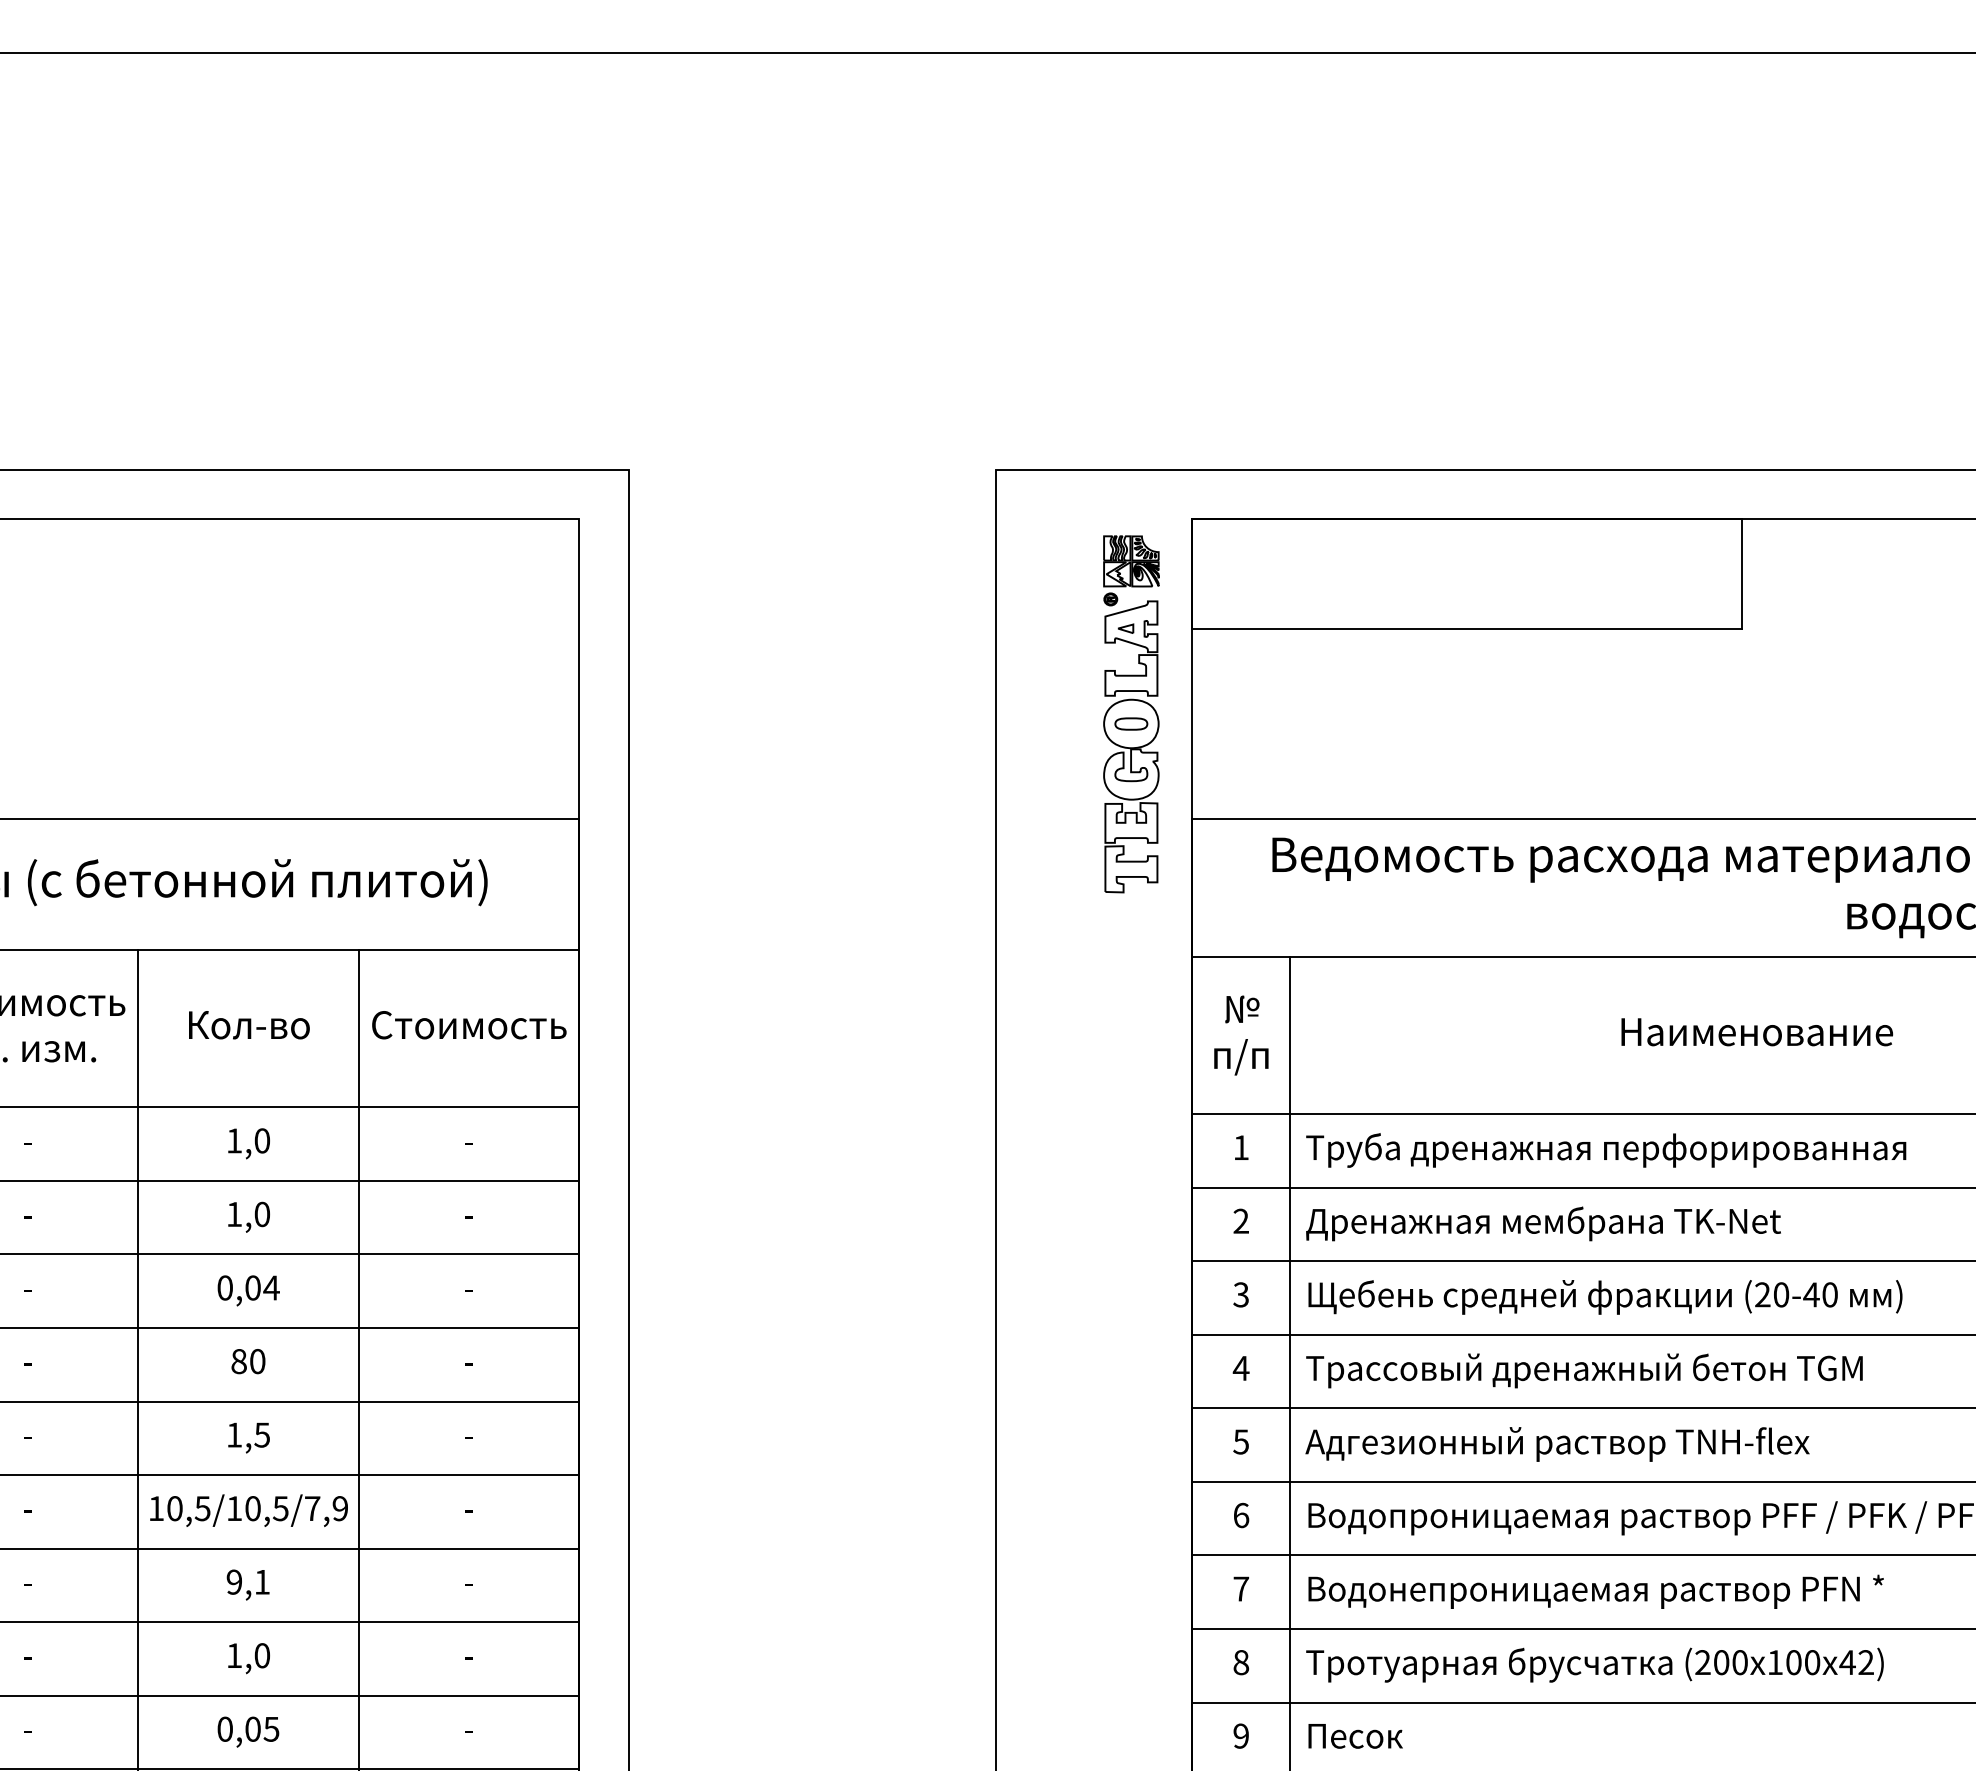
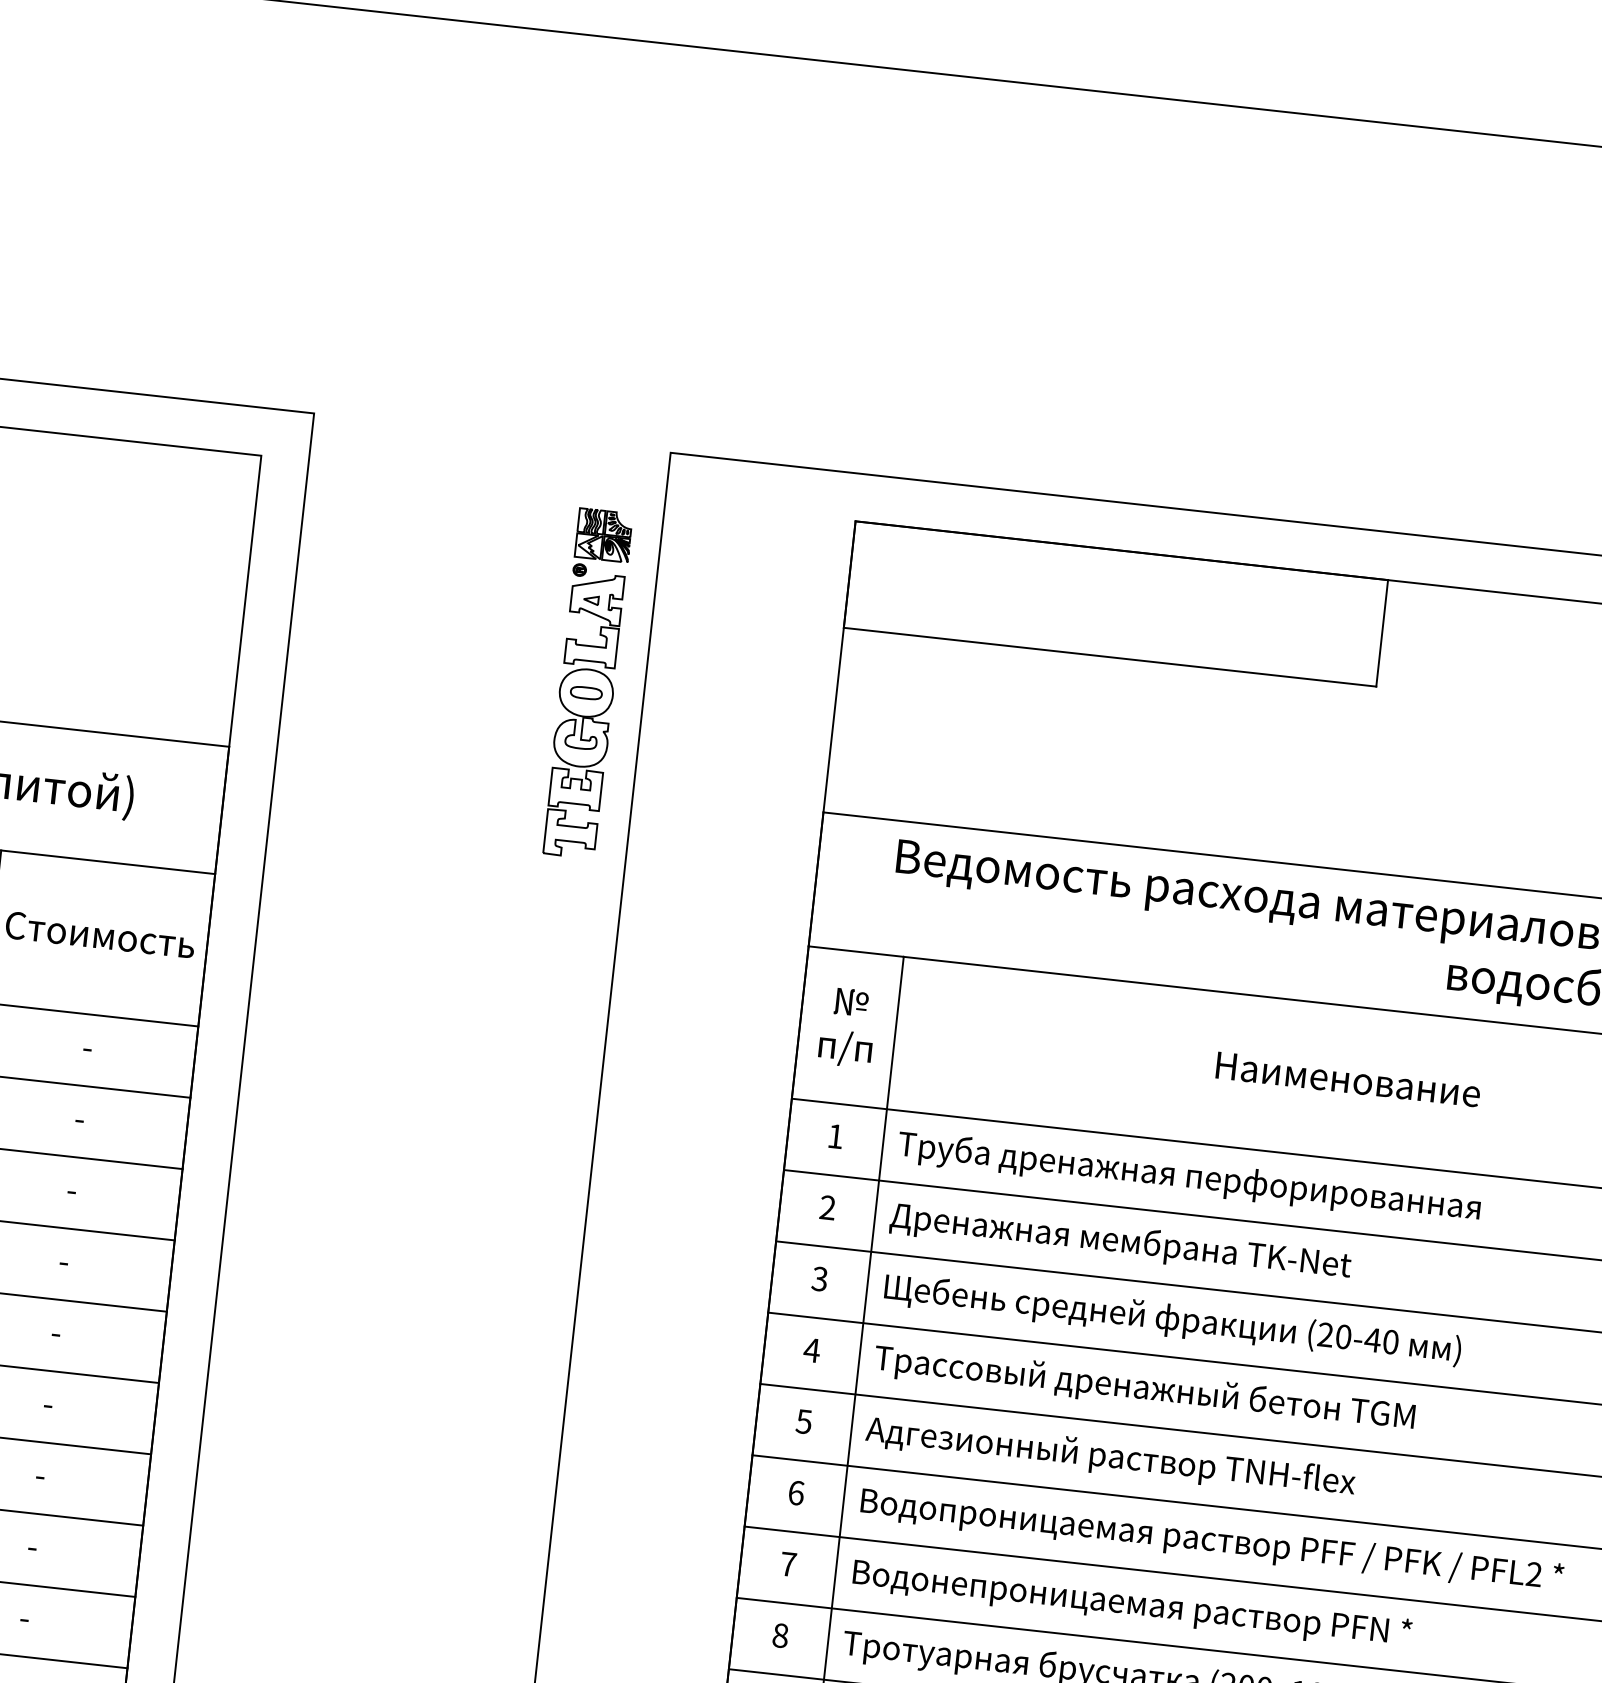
part: (1131, 714) -> (587, 683), moved

